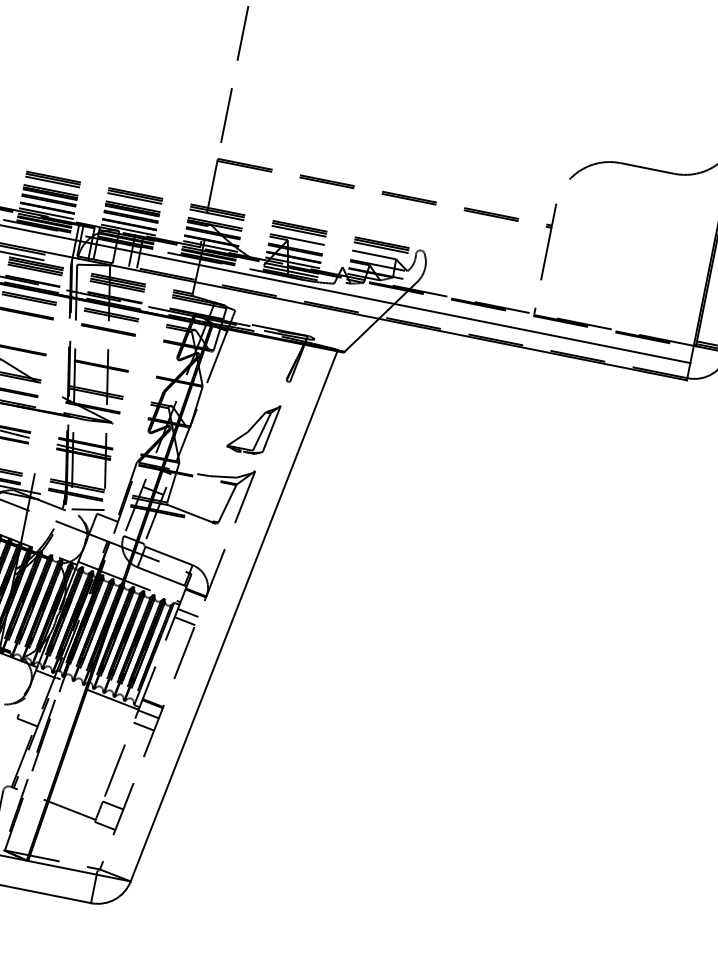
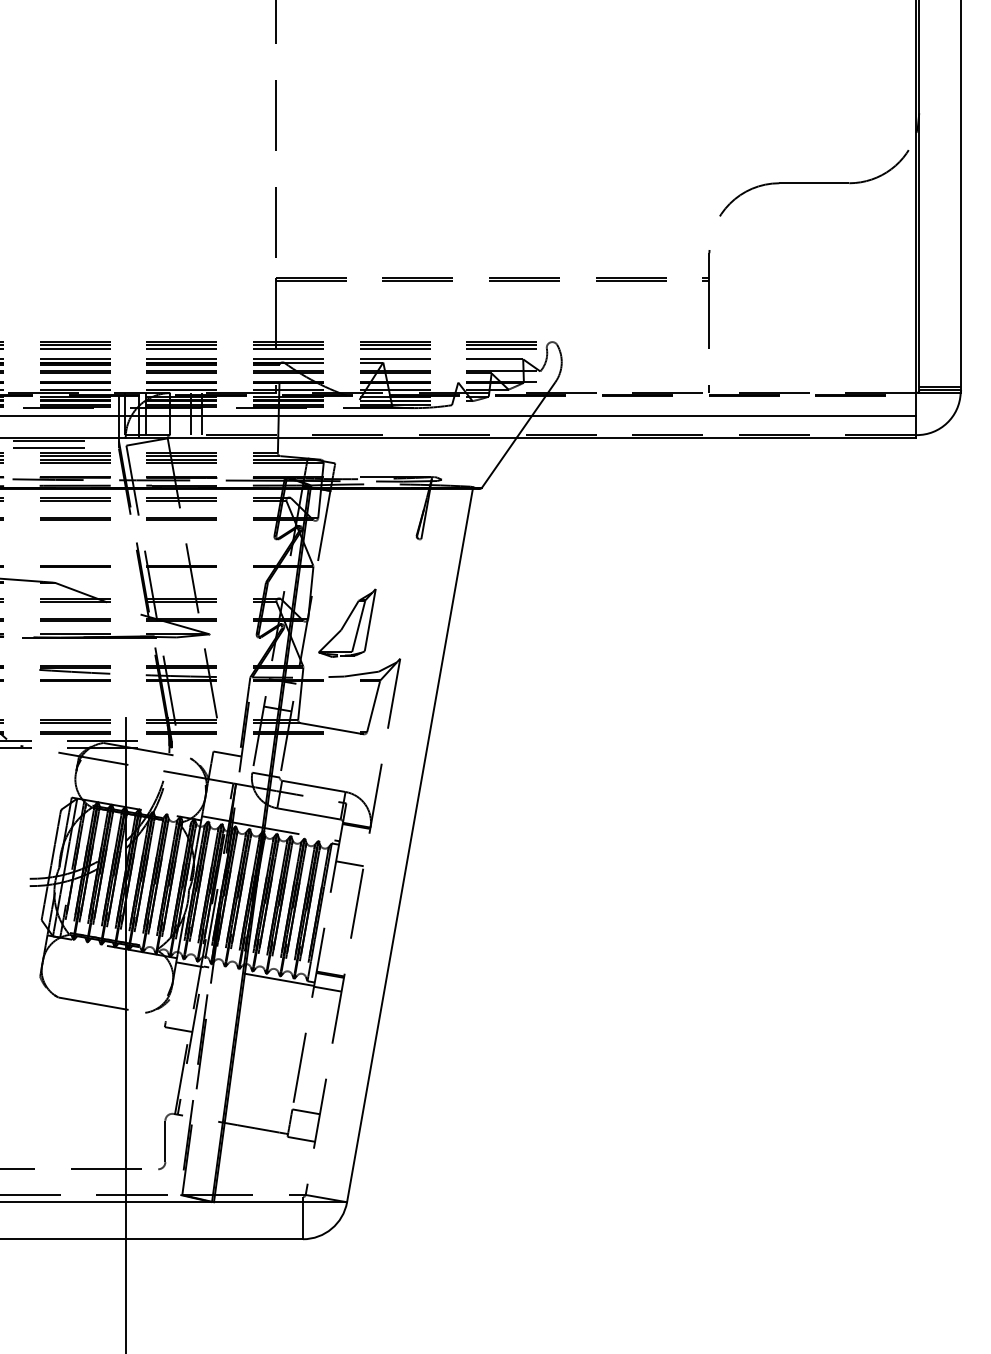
part: (253, 427) -> (347, 622), moved
line: (87, 509) -> (200, 748), removed
line: (187, 612) -> (351, 852), removed
line: (143, 726) -> (324, 1005), removed

